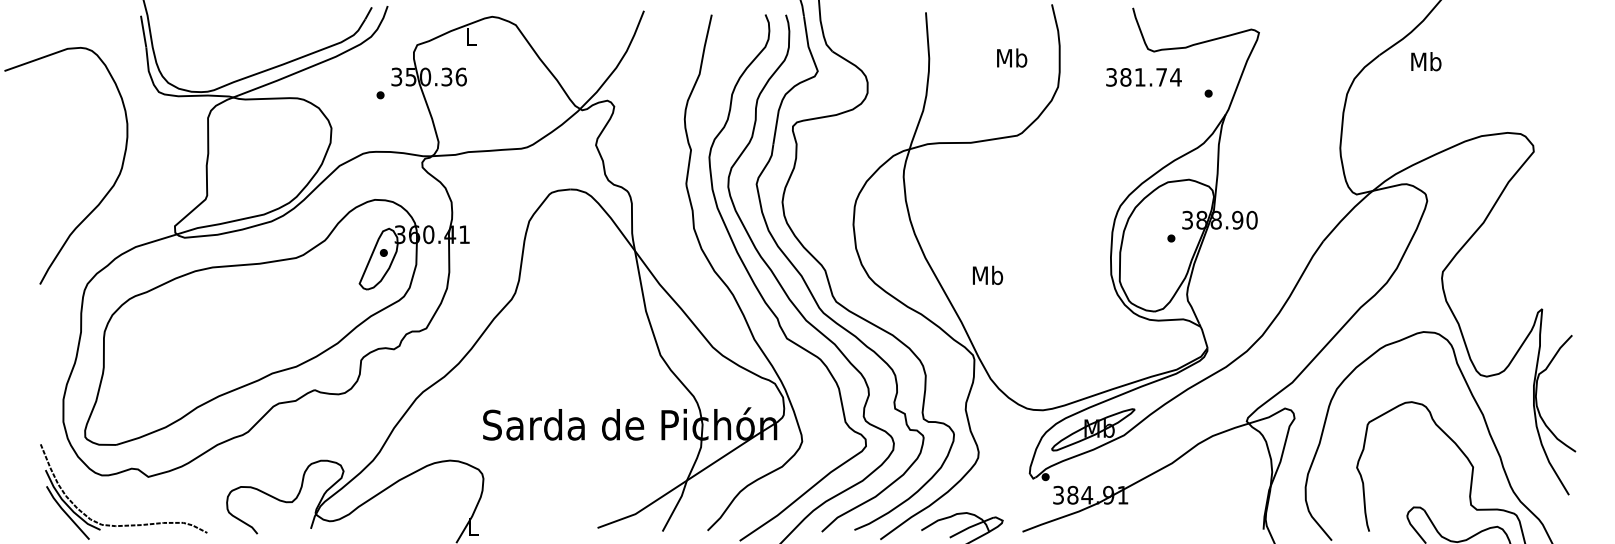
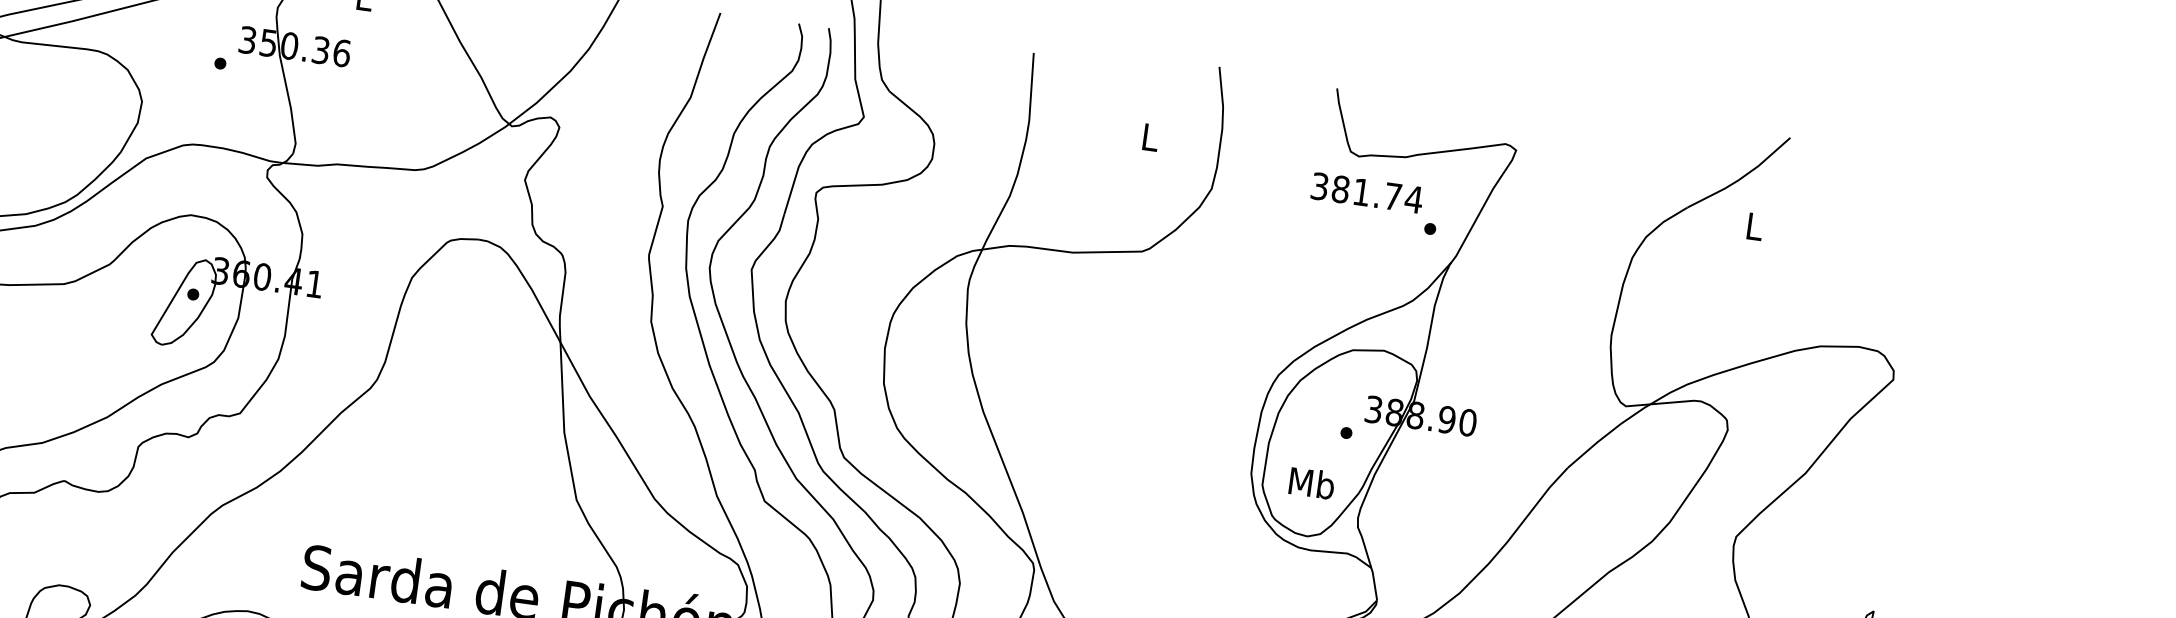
text: (1012, 57) -> (1151, 136), Mb -> L
text: (1426, 61) -> (1754, 226), Mb -> L
text: (1143, 77) -> (1366, 193), moved
text: (988, 274) -> (1313, 481), moved

